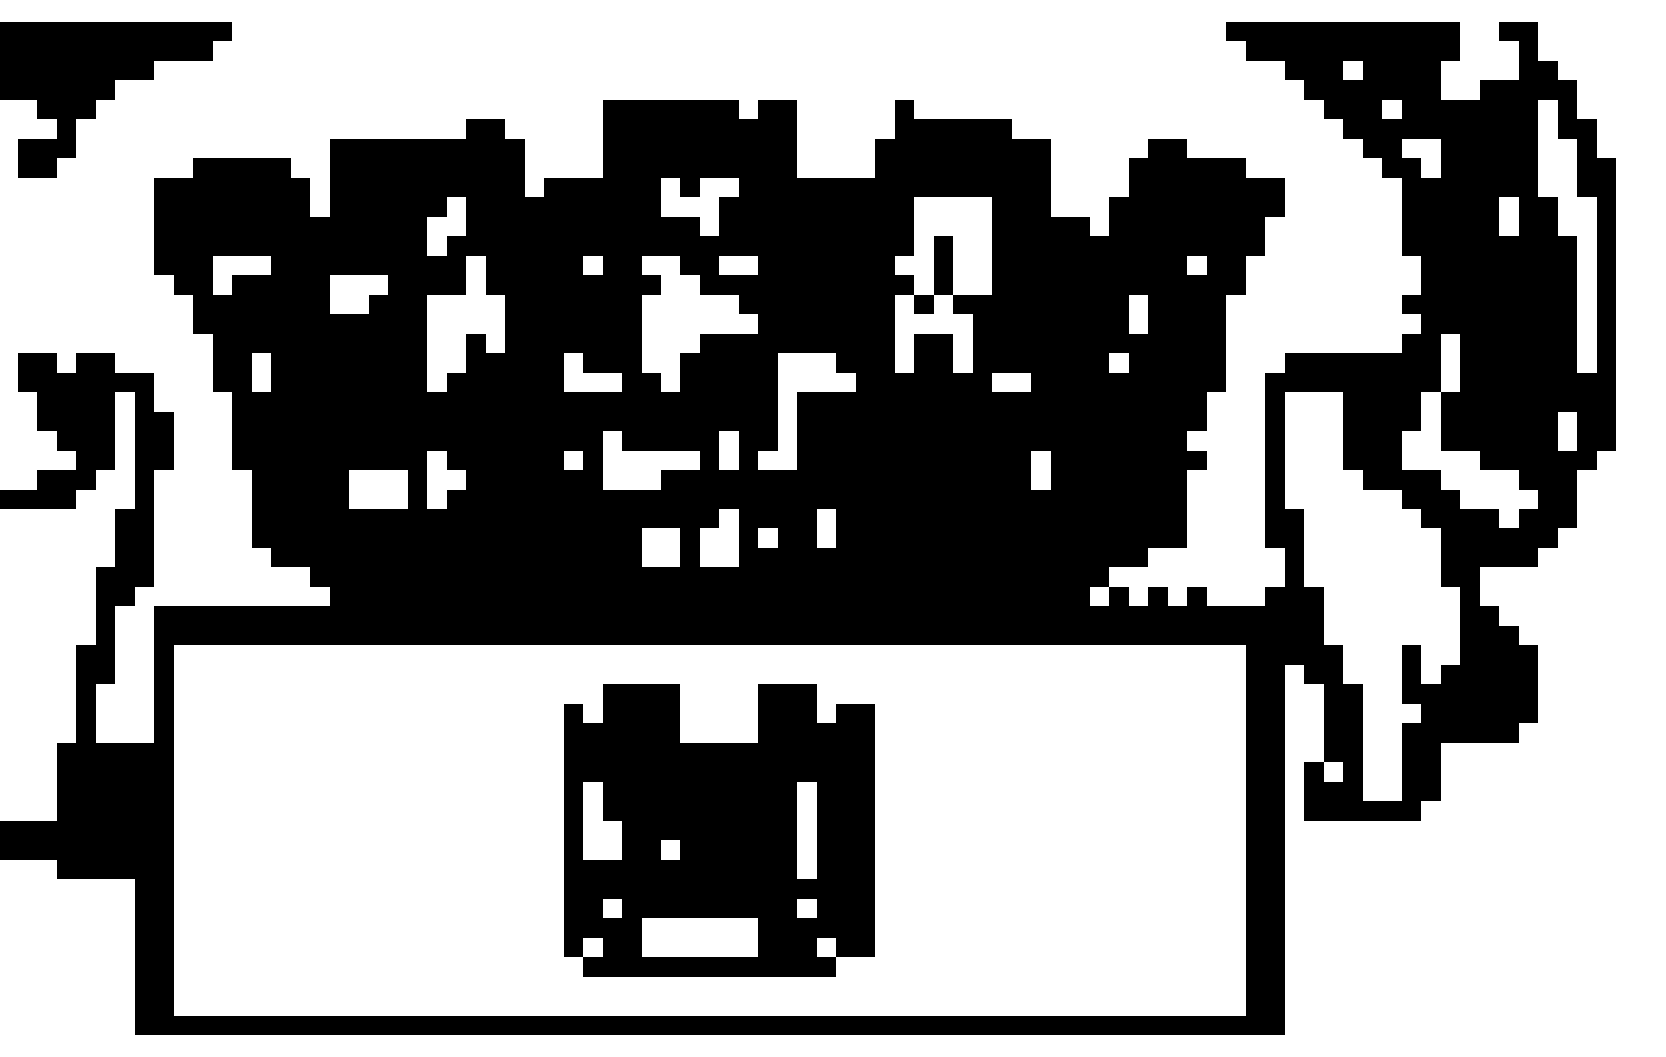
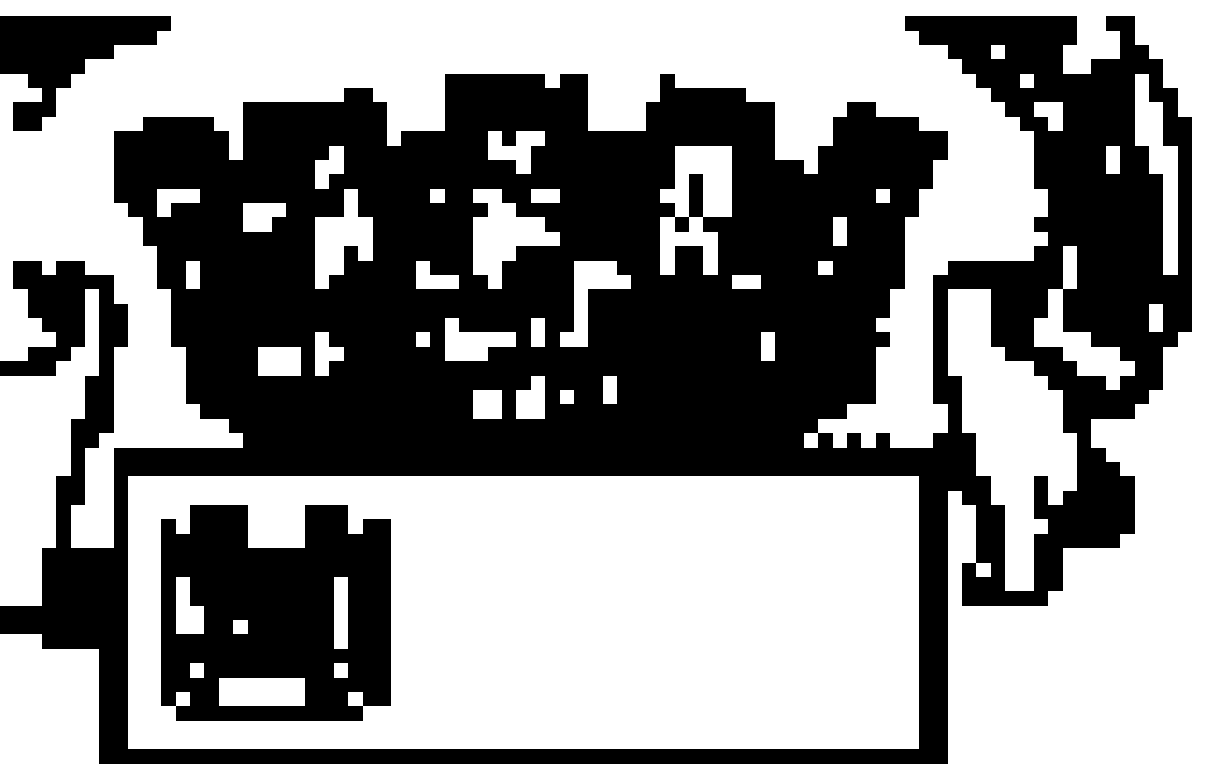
part: (719, 830) -> (276, 612), moved

